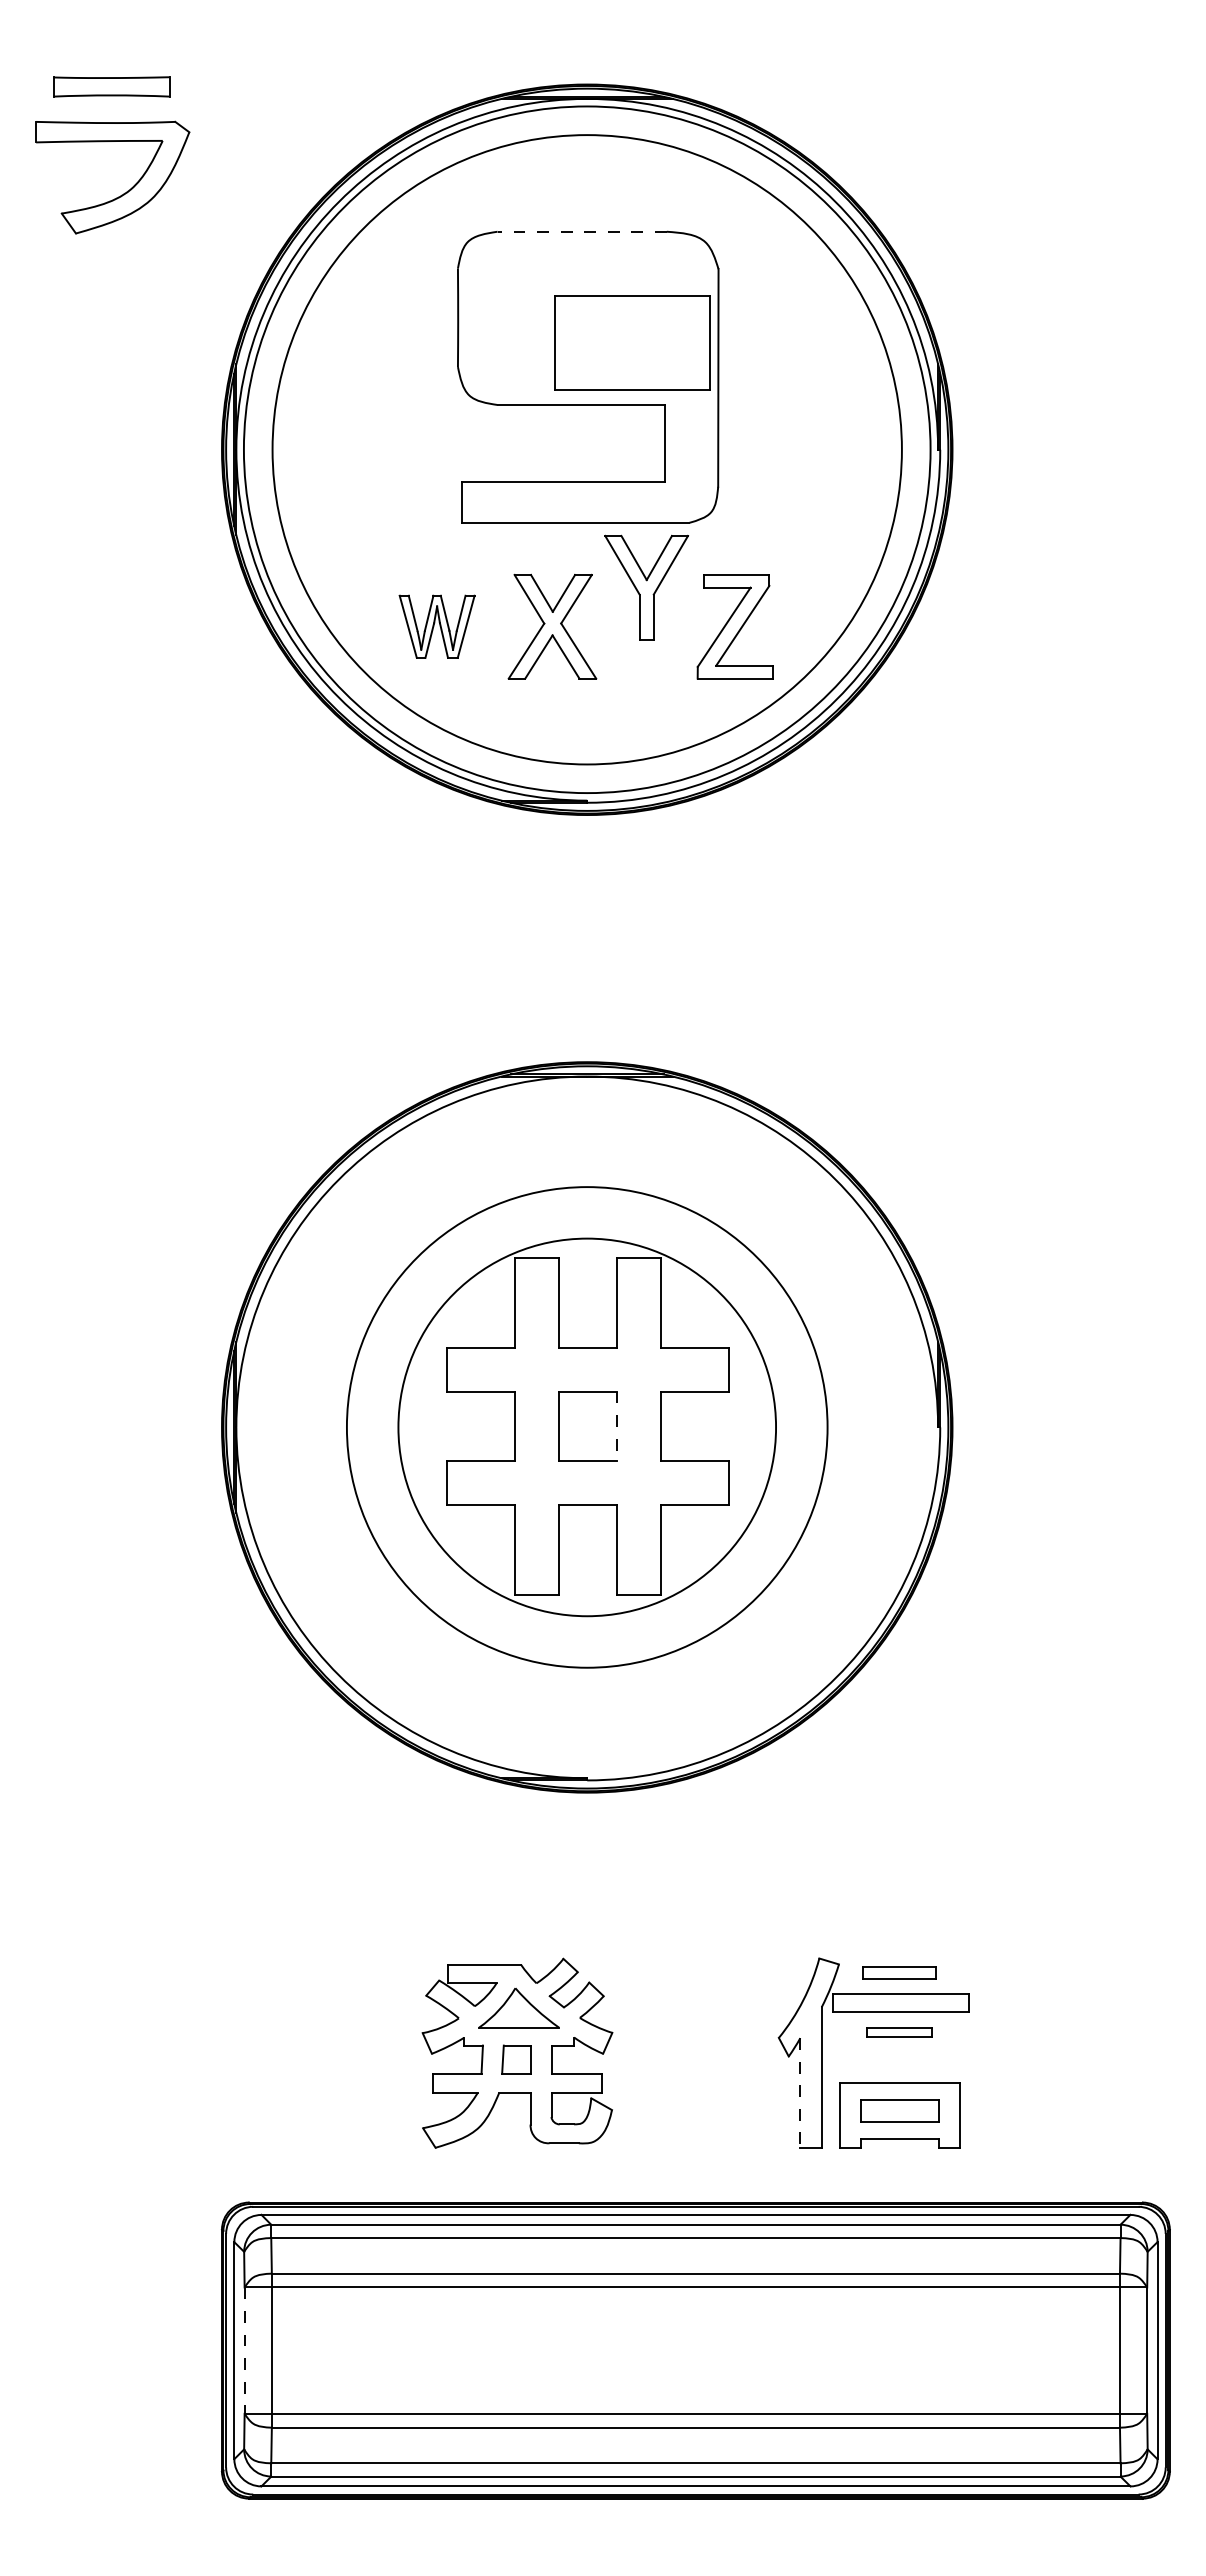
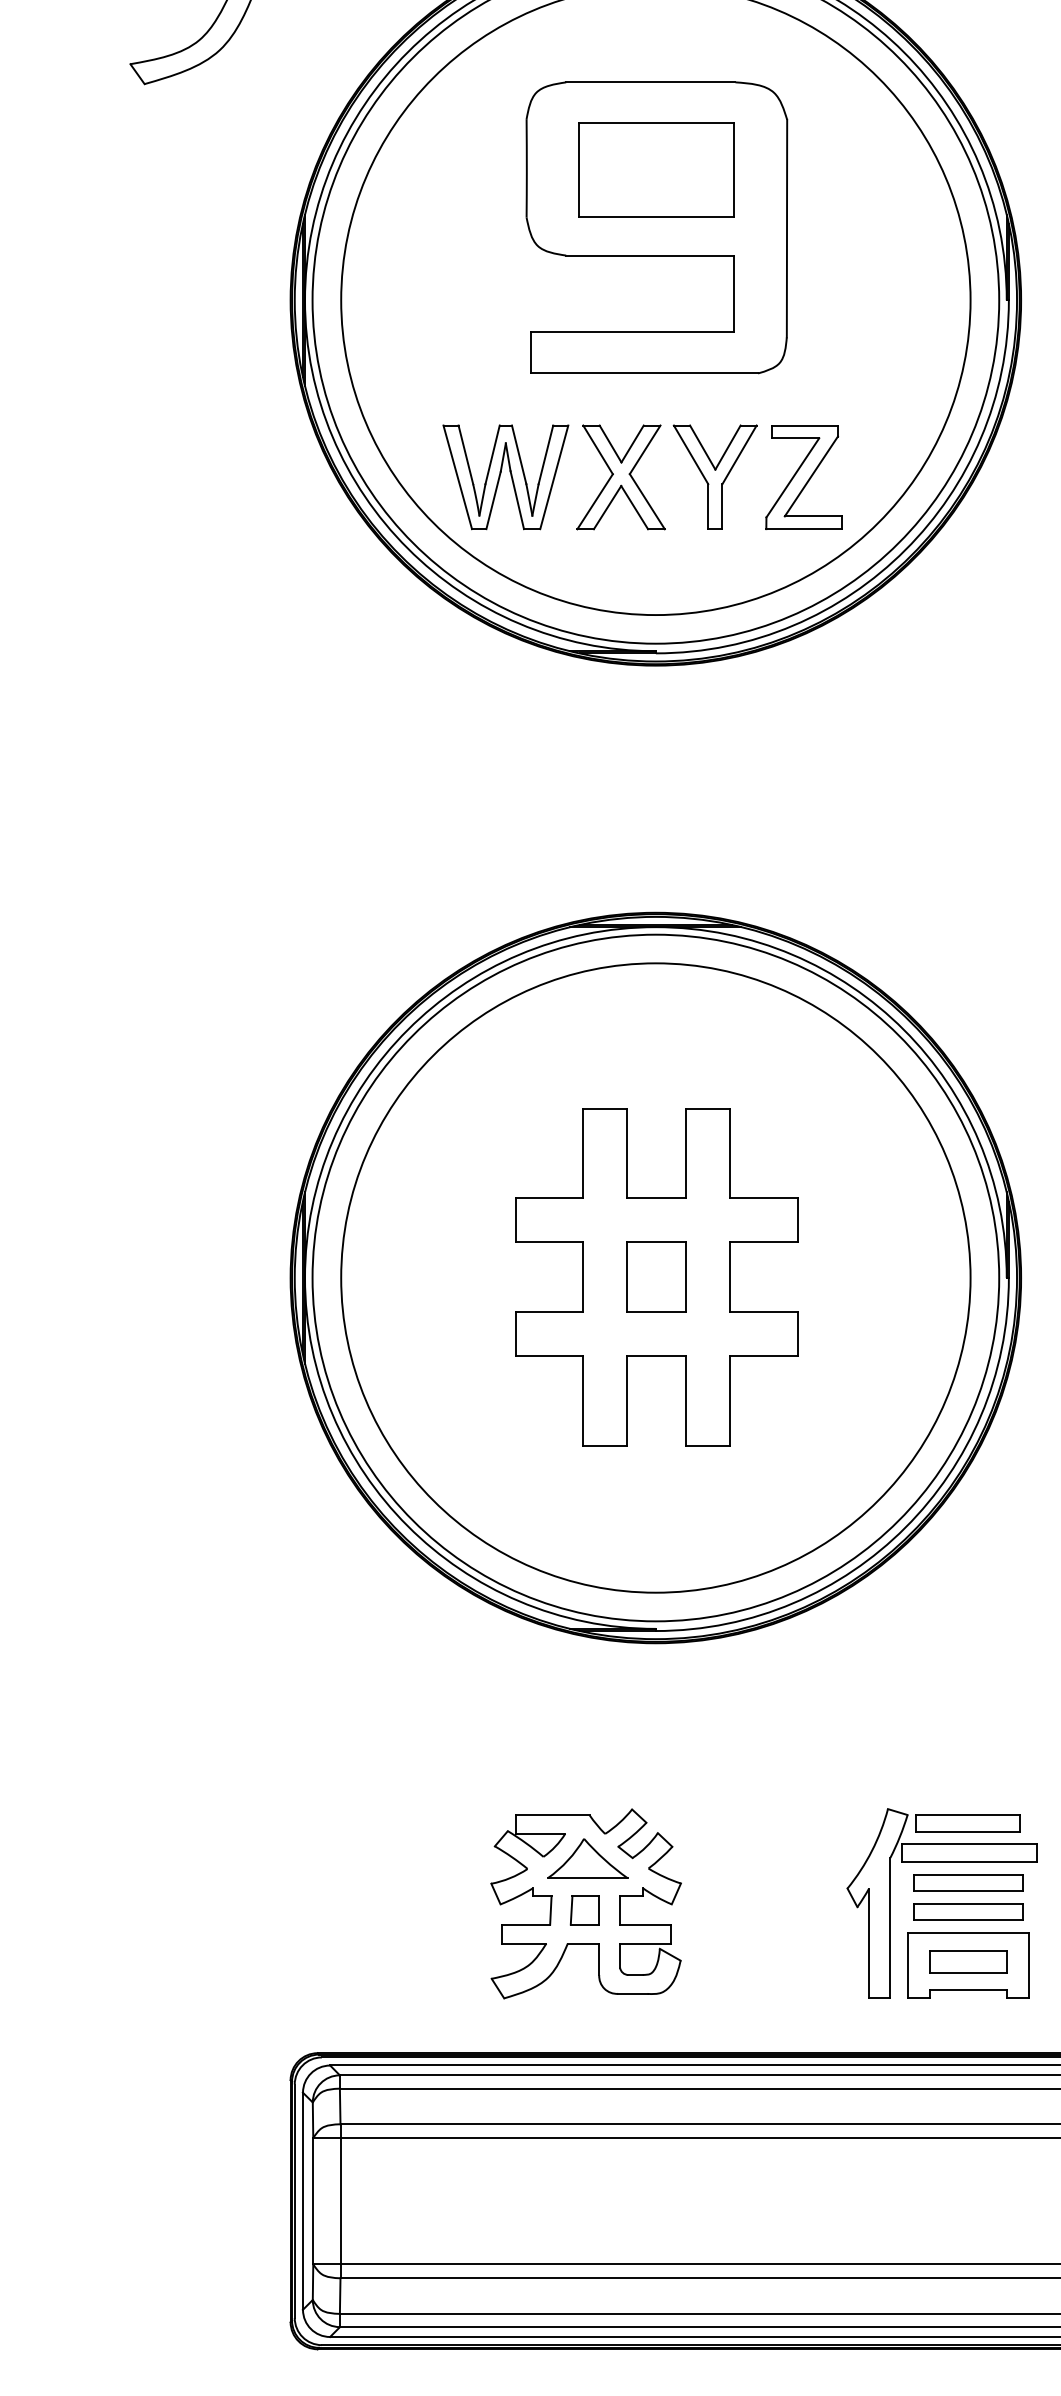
line: (582, 231) -> (651, 82), dashed -> solid
part: (632, 342) -> (657, 169), moved
part: (646, 587) -> (715, 477), moved
part: (436, 626) -> (505, 477), size x1.67
line: (617, 1426) -> (686, 1277), dashed -> solid
circle: (586, 1427) -> (655, 1278), size x1.43
circle: (586, 1427) -> (655, 1278), size x1.67
part: (899, 1972) -> (968, 1823), size x1.43
part: (899, 2032) -> (968, 1883), size x1.67
part: (899, 2061) -> (968, 1912), added
line: (800, 2092) -> (869, 1943), dashed -> solid
line: (244, 2351) -> (313, 2202), dashed -> solid

